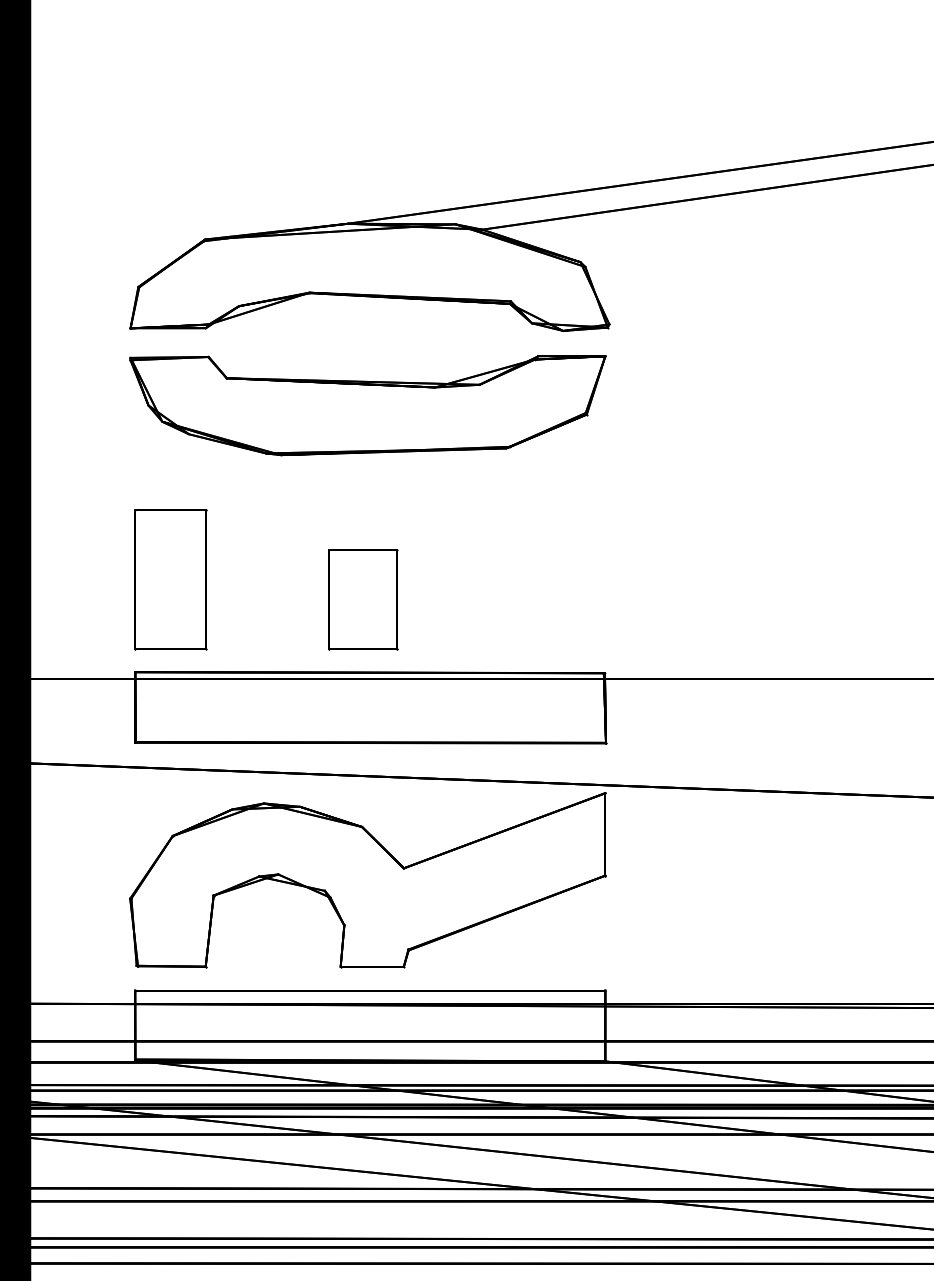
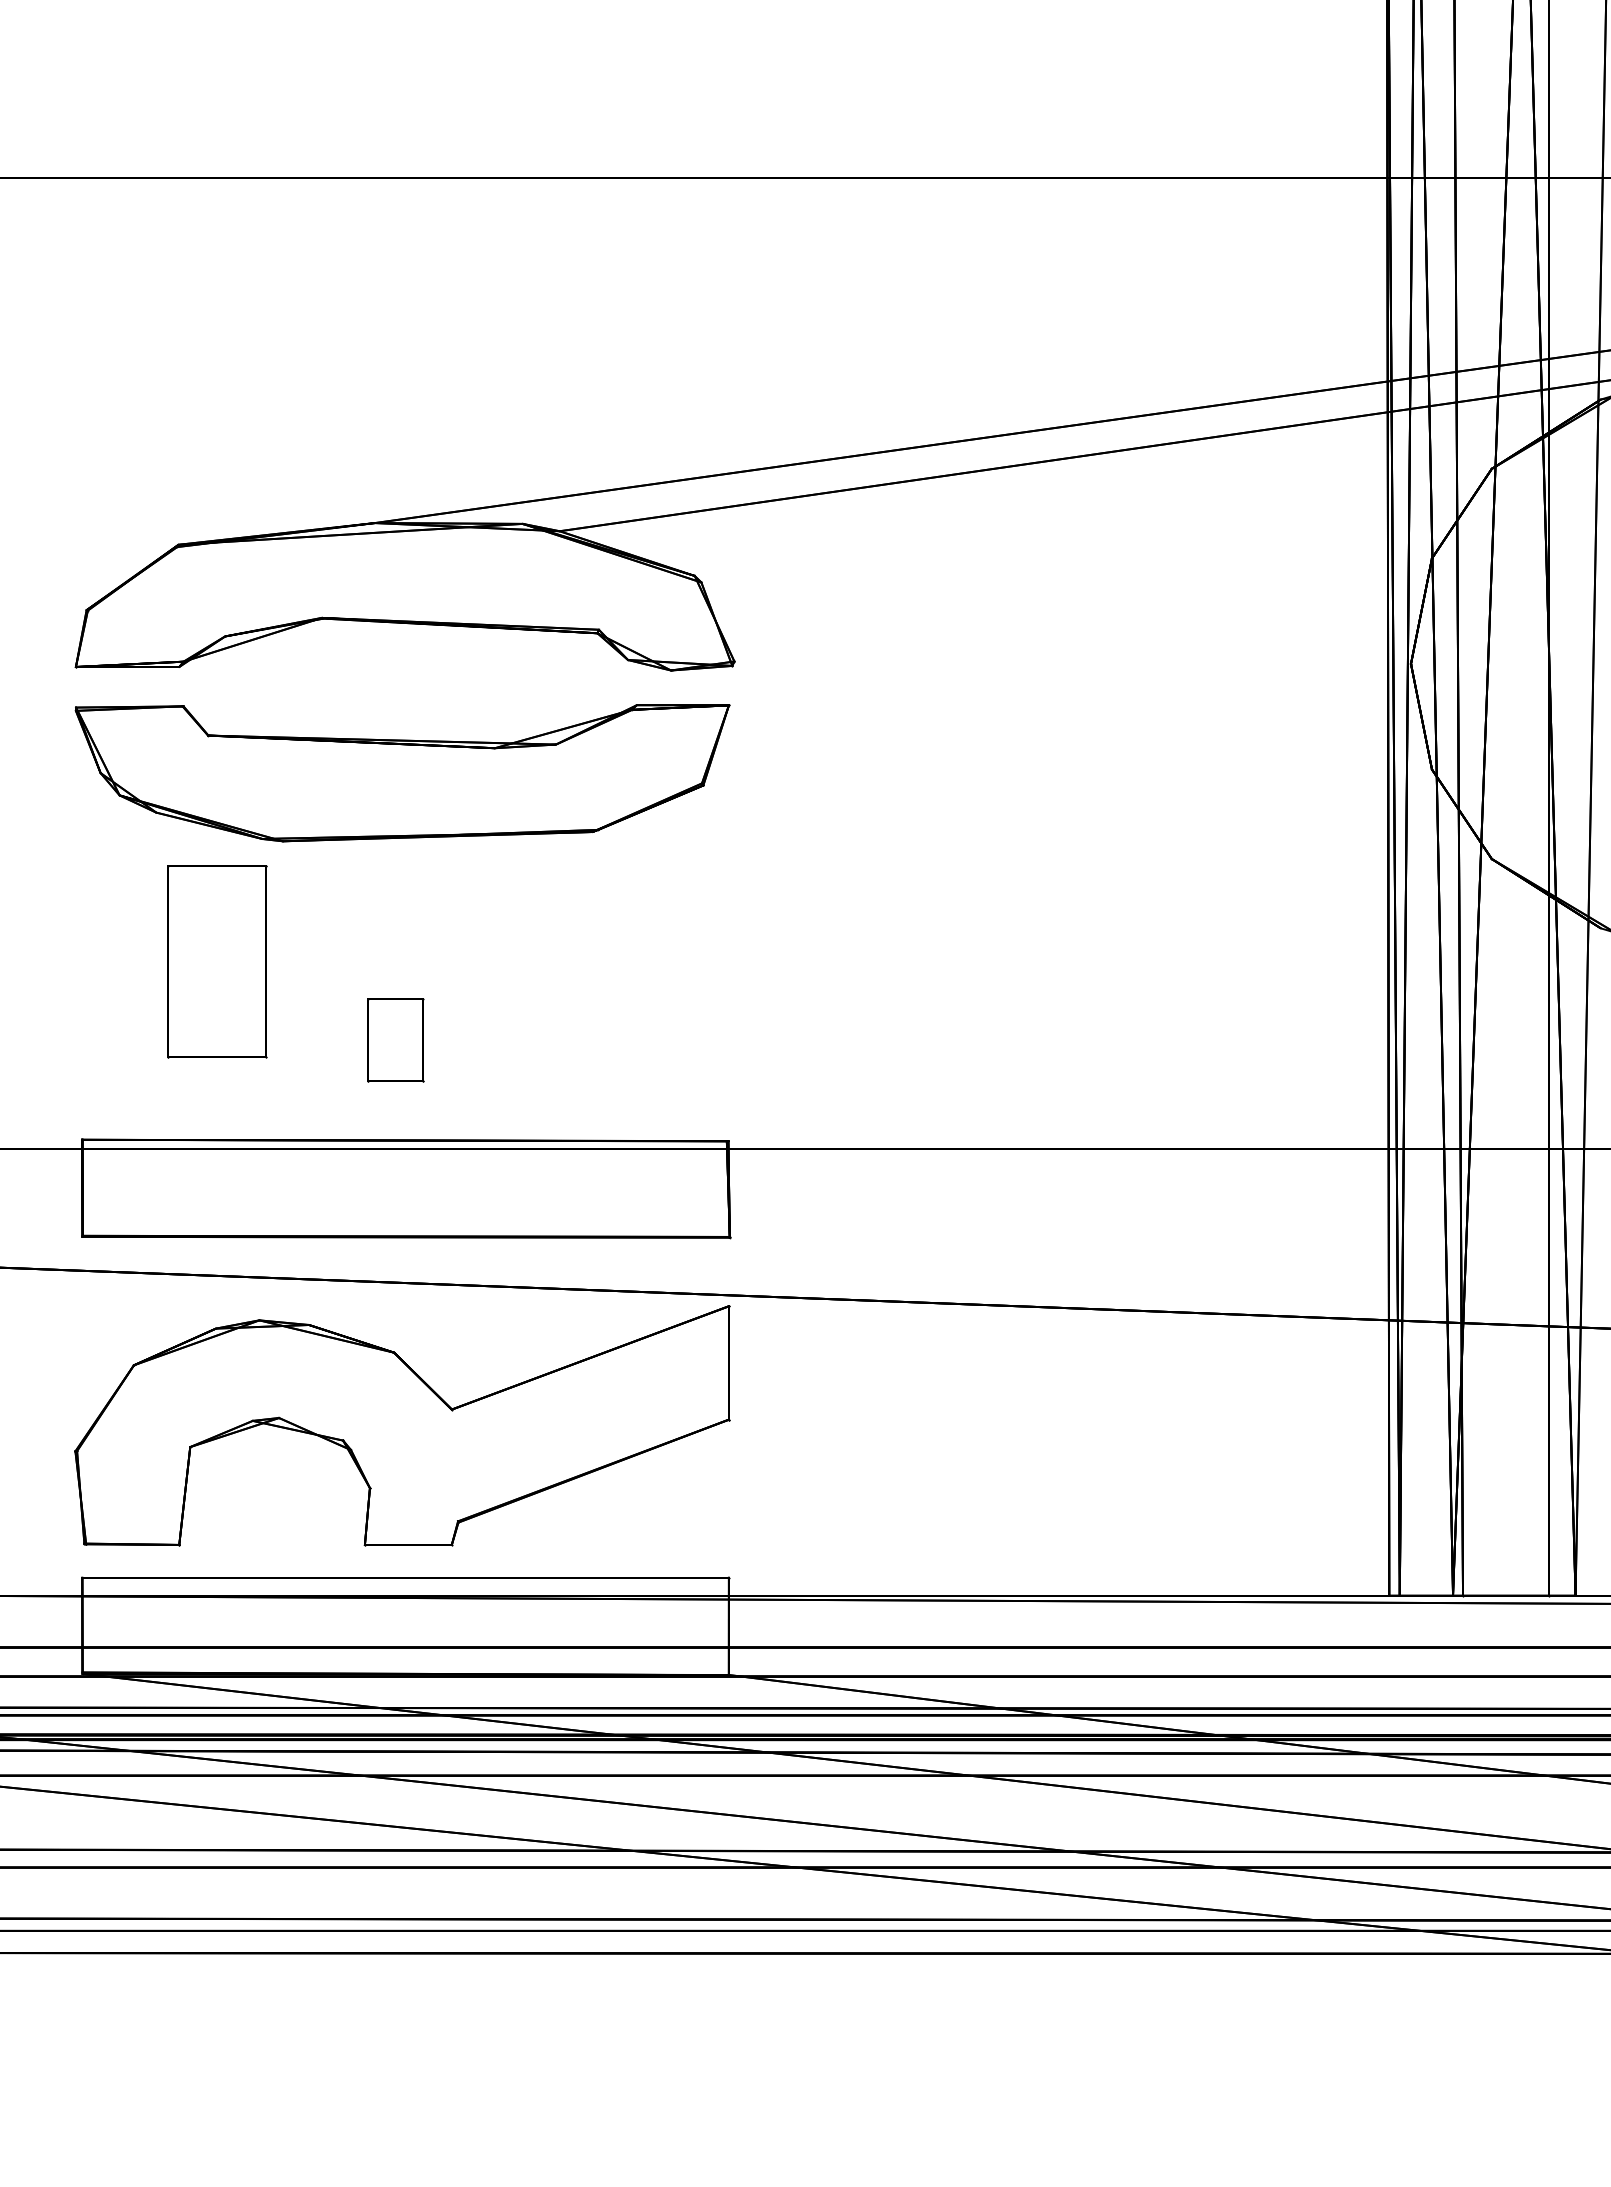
part: (170, 579) -> (217, 961), moved
part: (362, 599) -> (395, 1040), size x0.6

